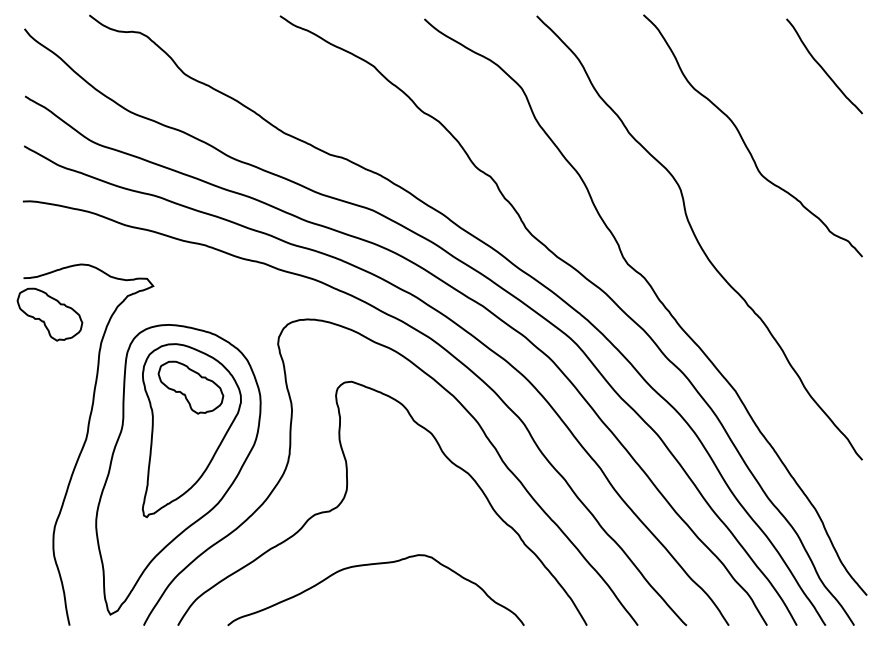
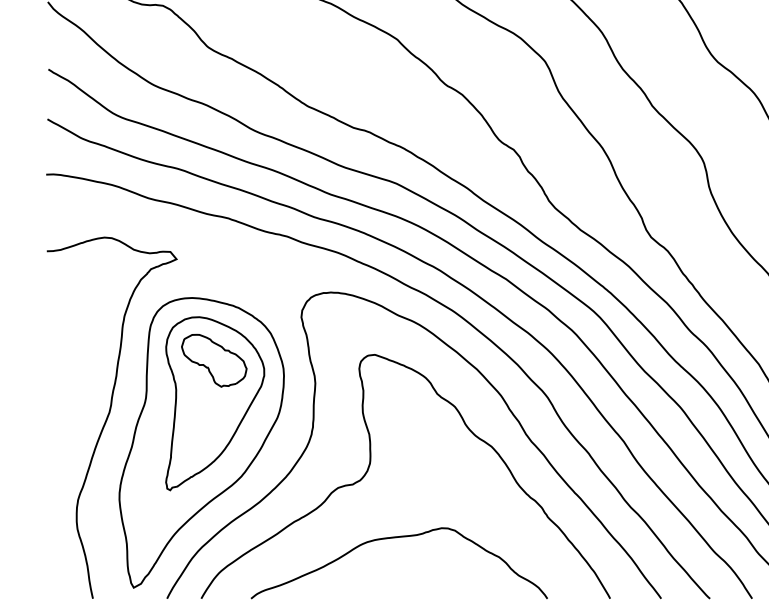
part: (49, 314) -> (72, 287), removed

